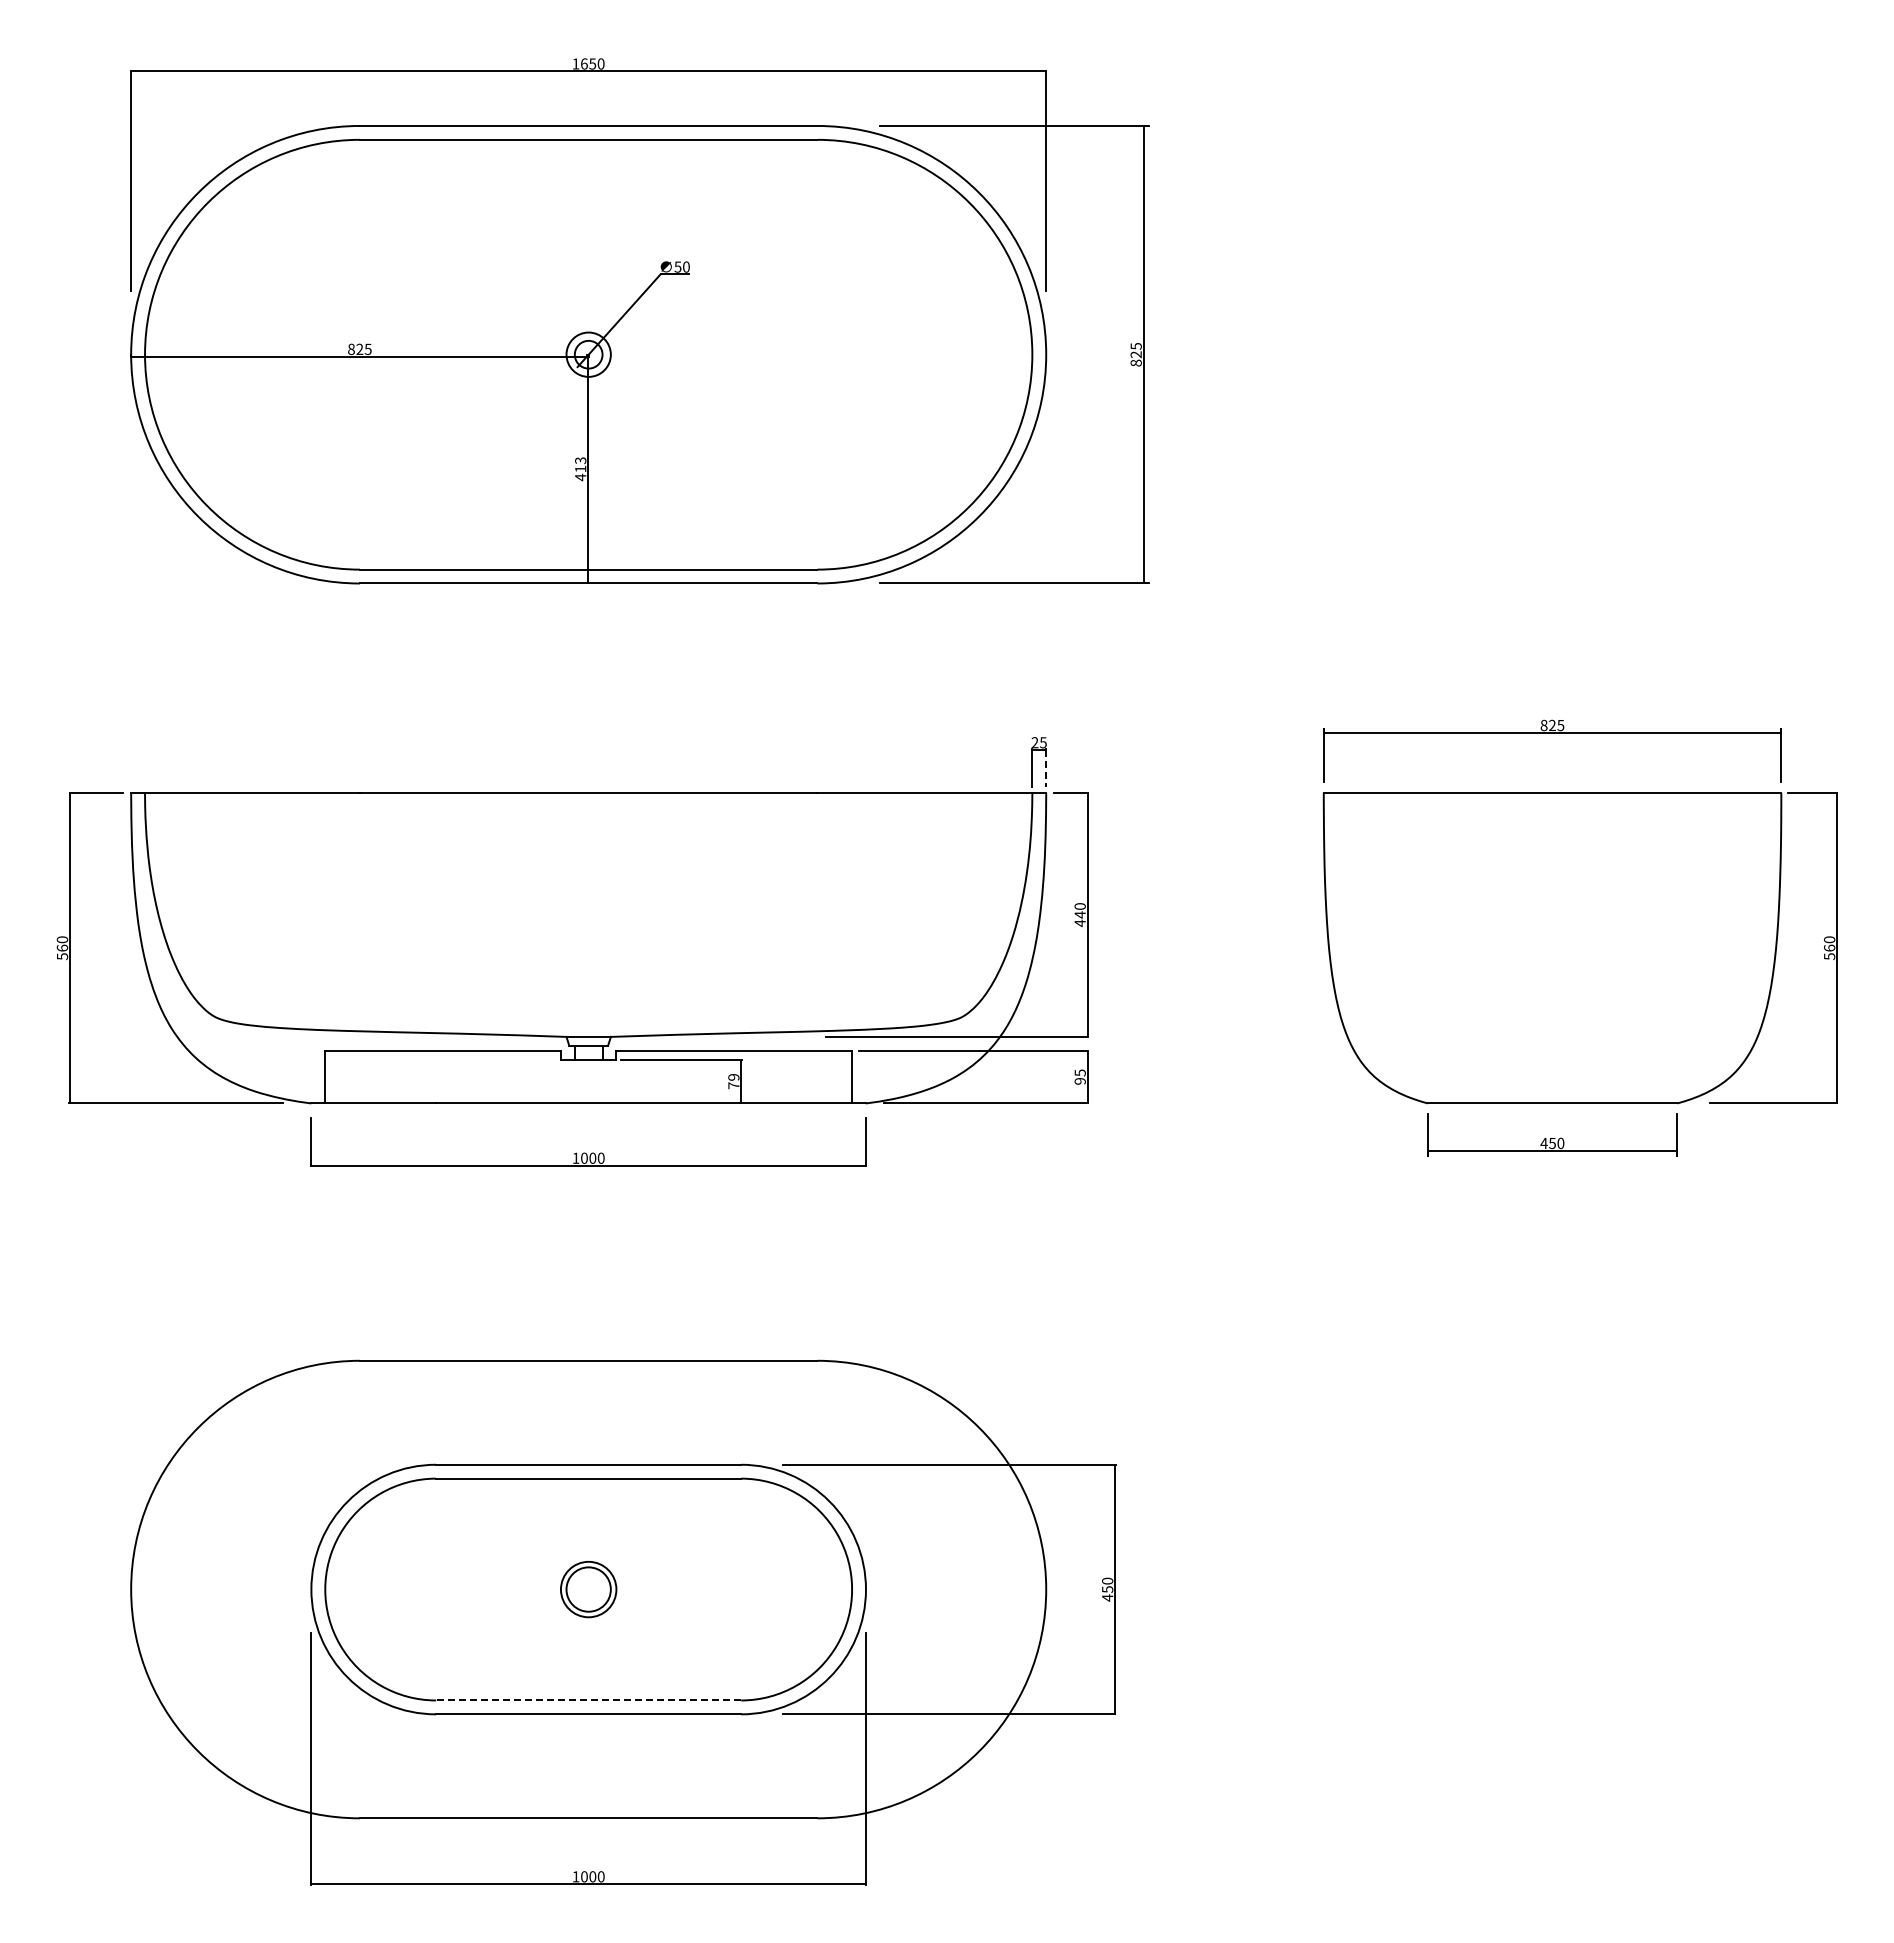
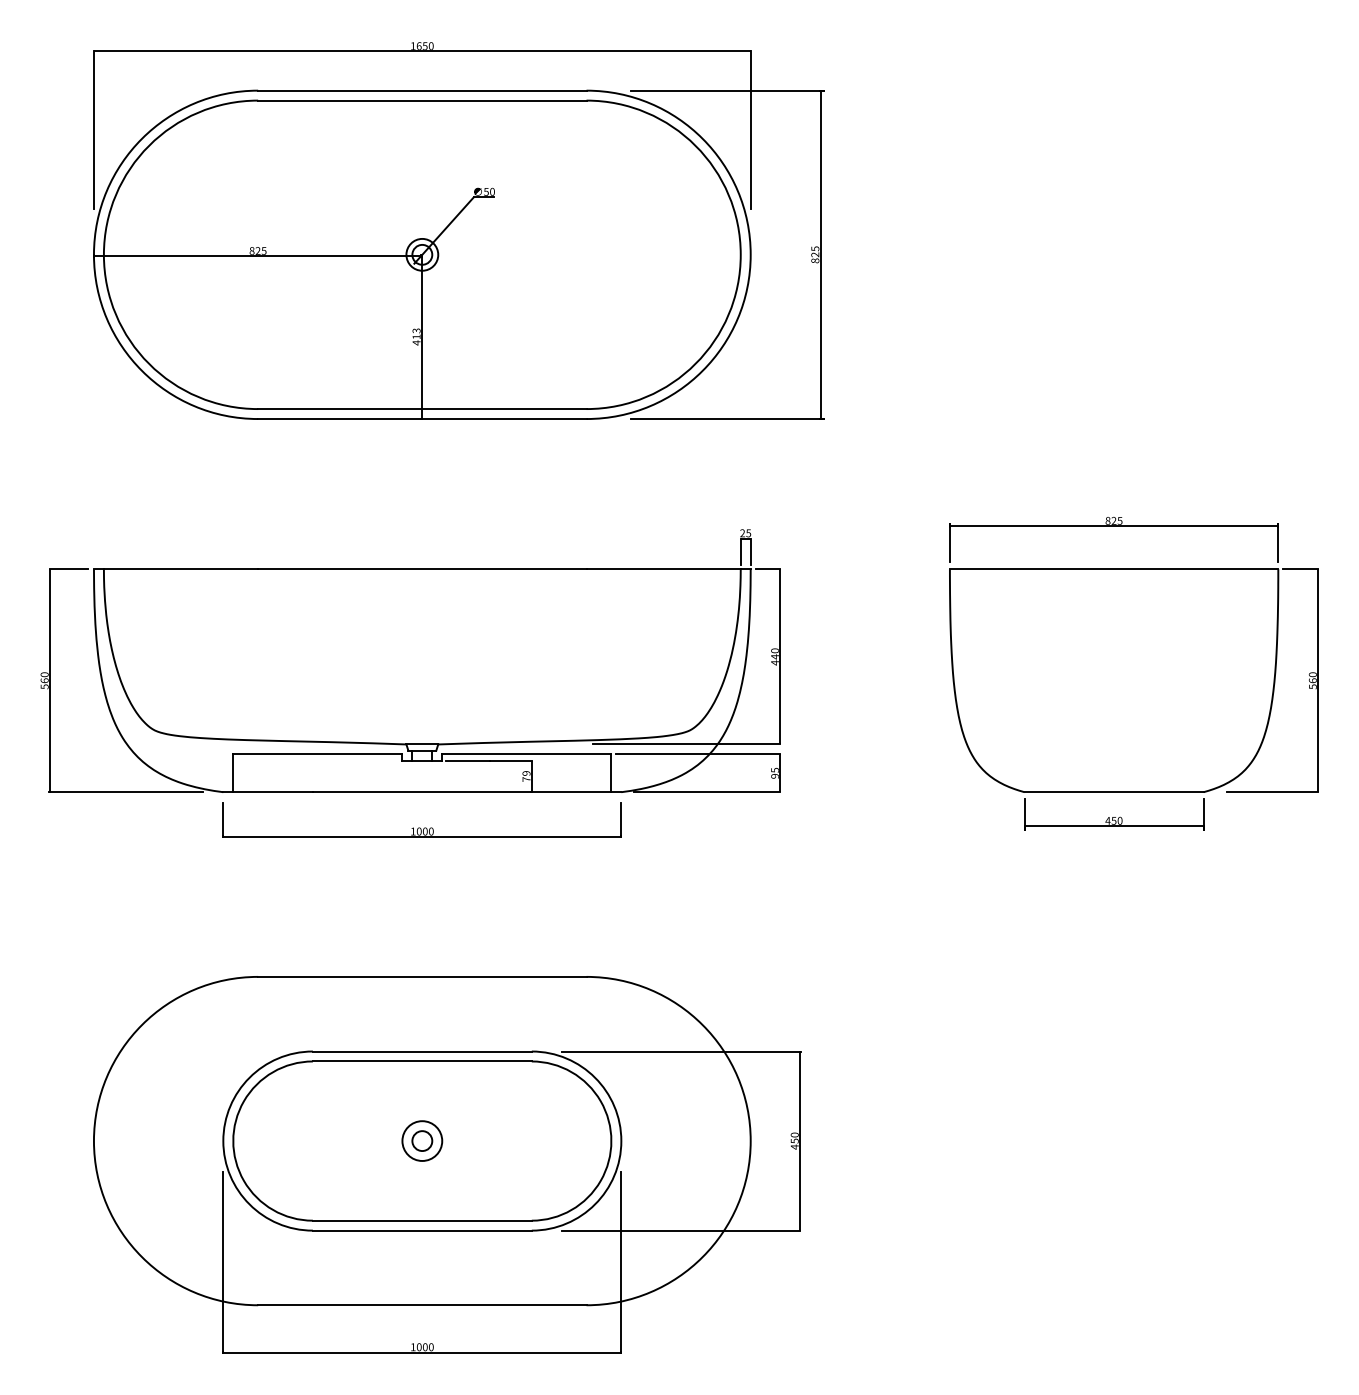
line: (1046, 768) -> (750, 551), dashed -> solid
circle: (588, 1589) -> (422, 1141), size x0.62
line: (588, 1700) -> (422, 1220), dashed -> solid

